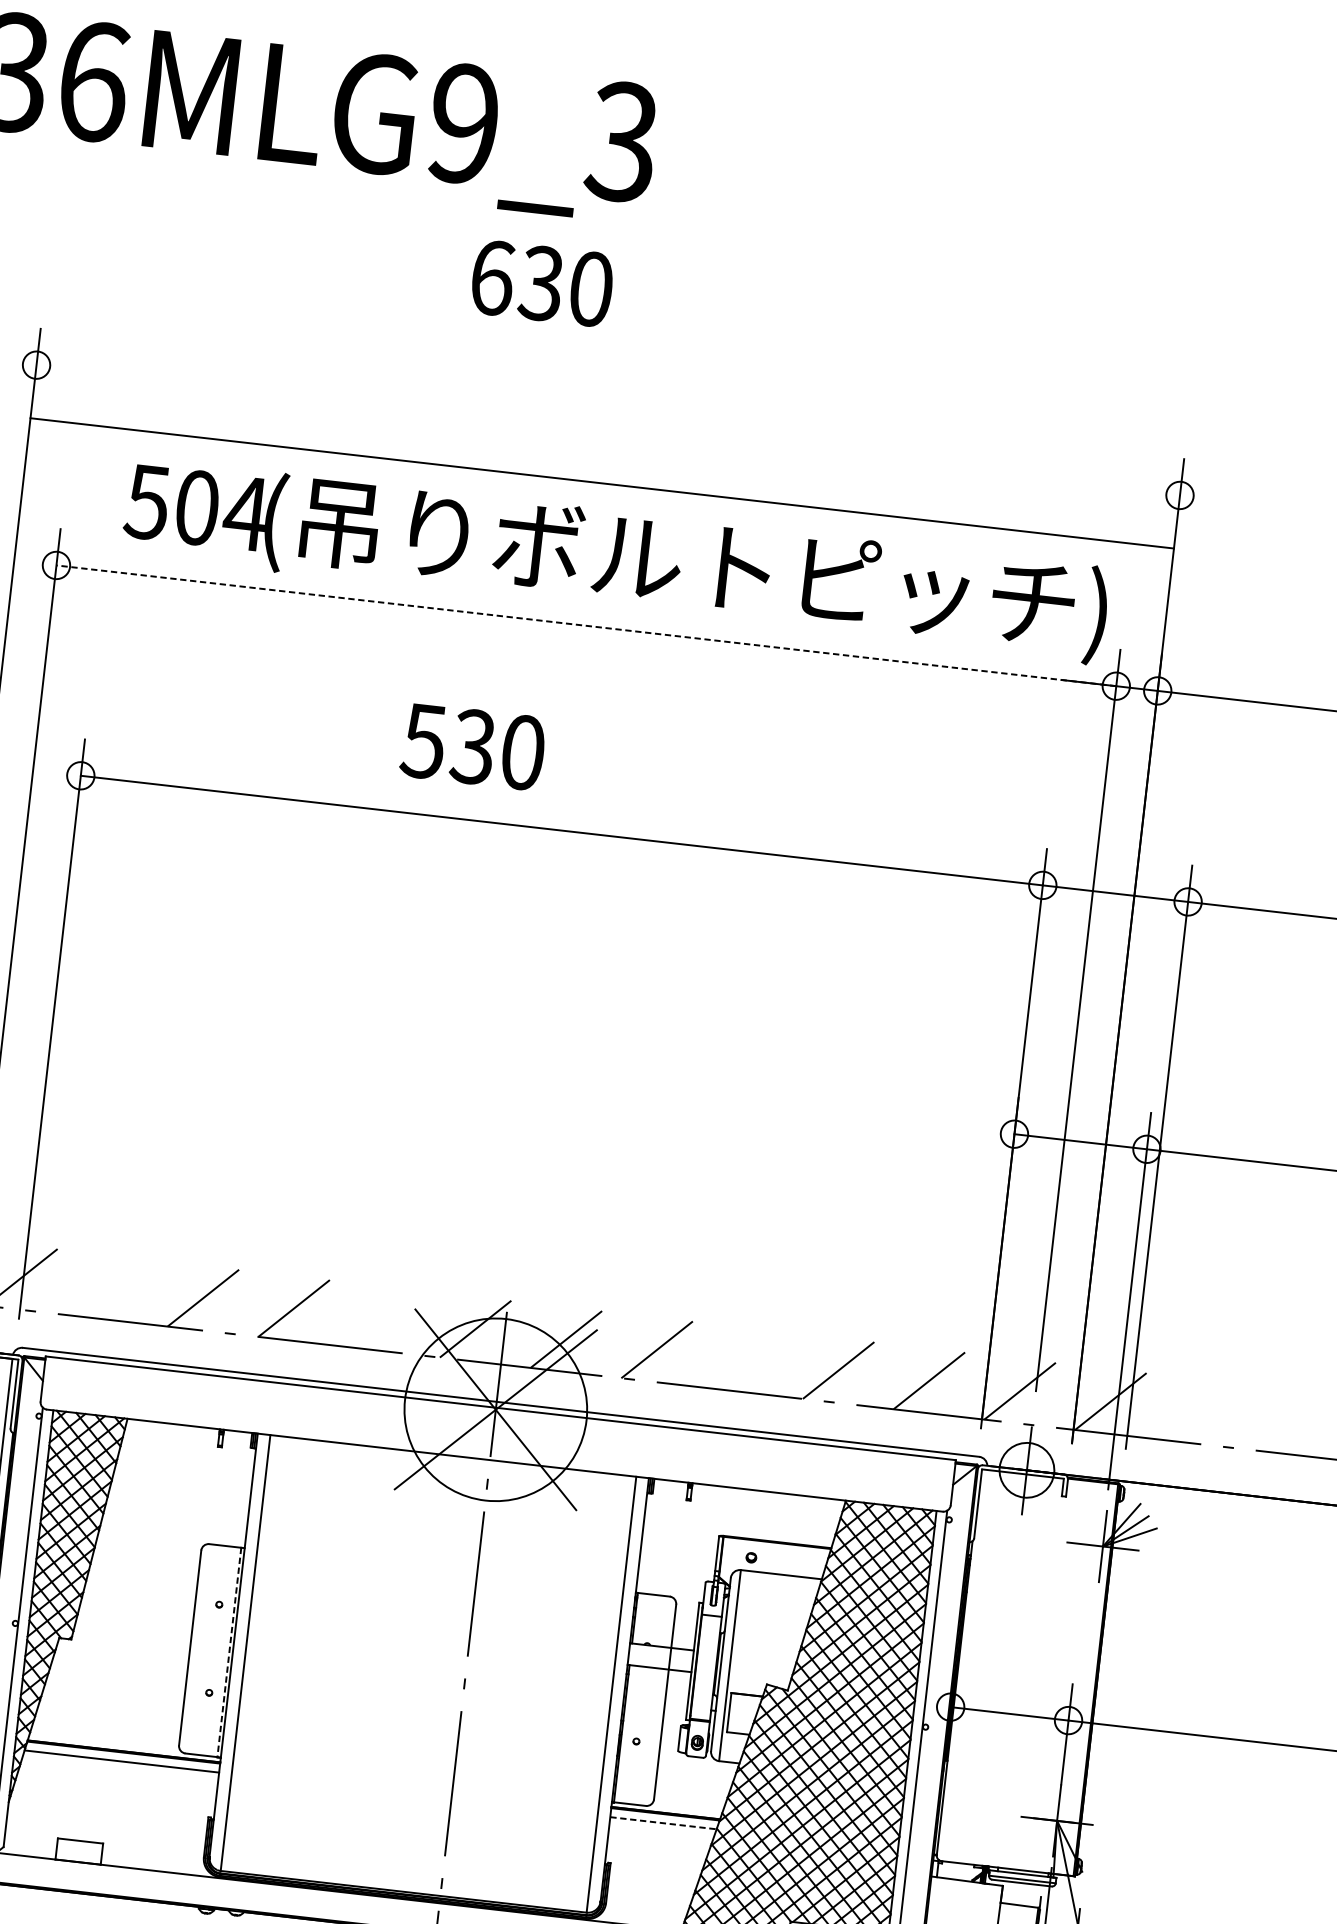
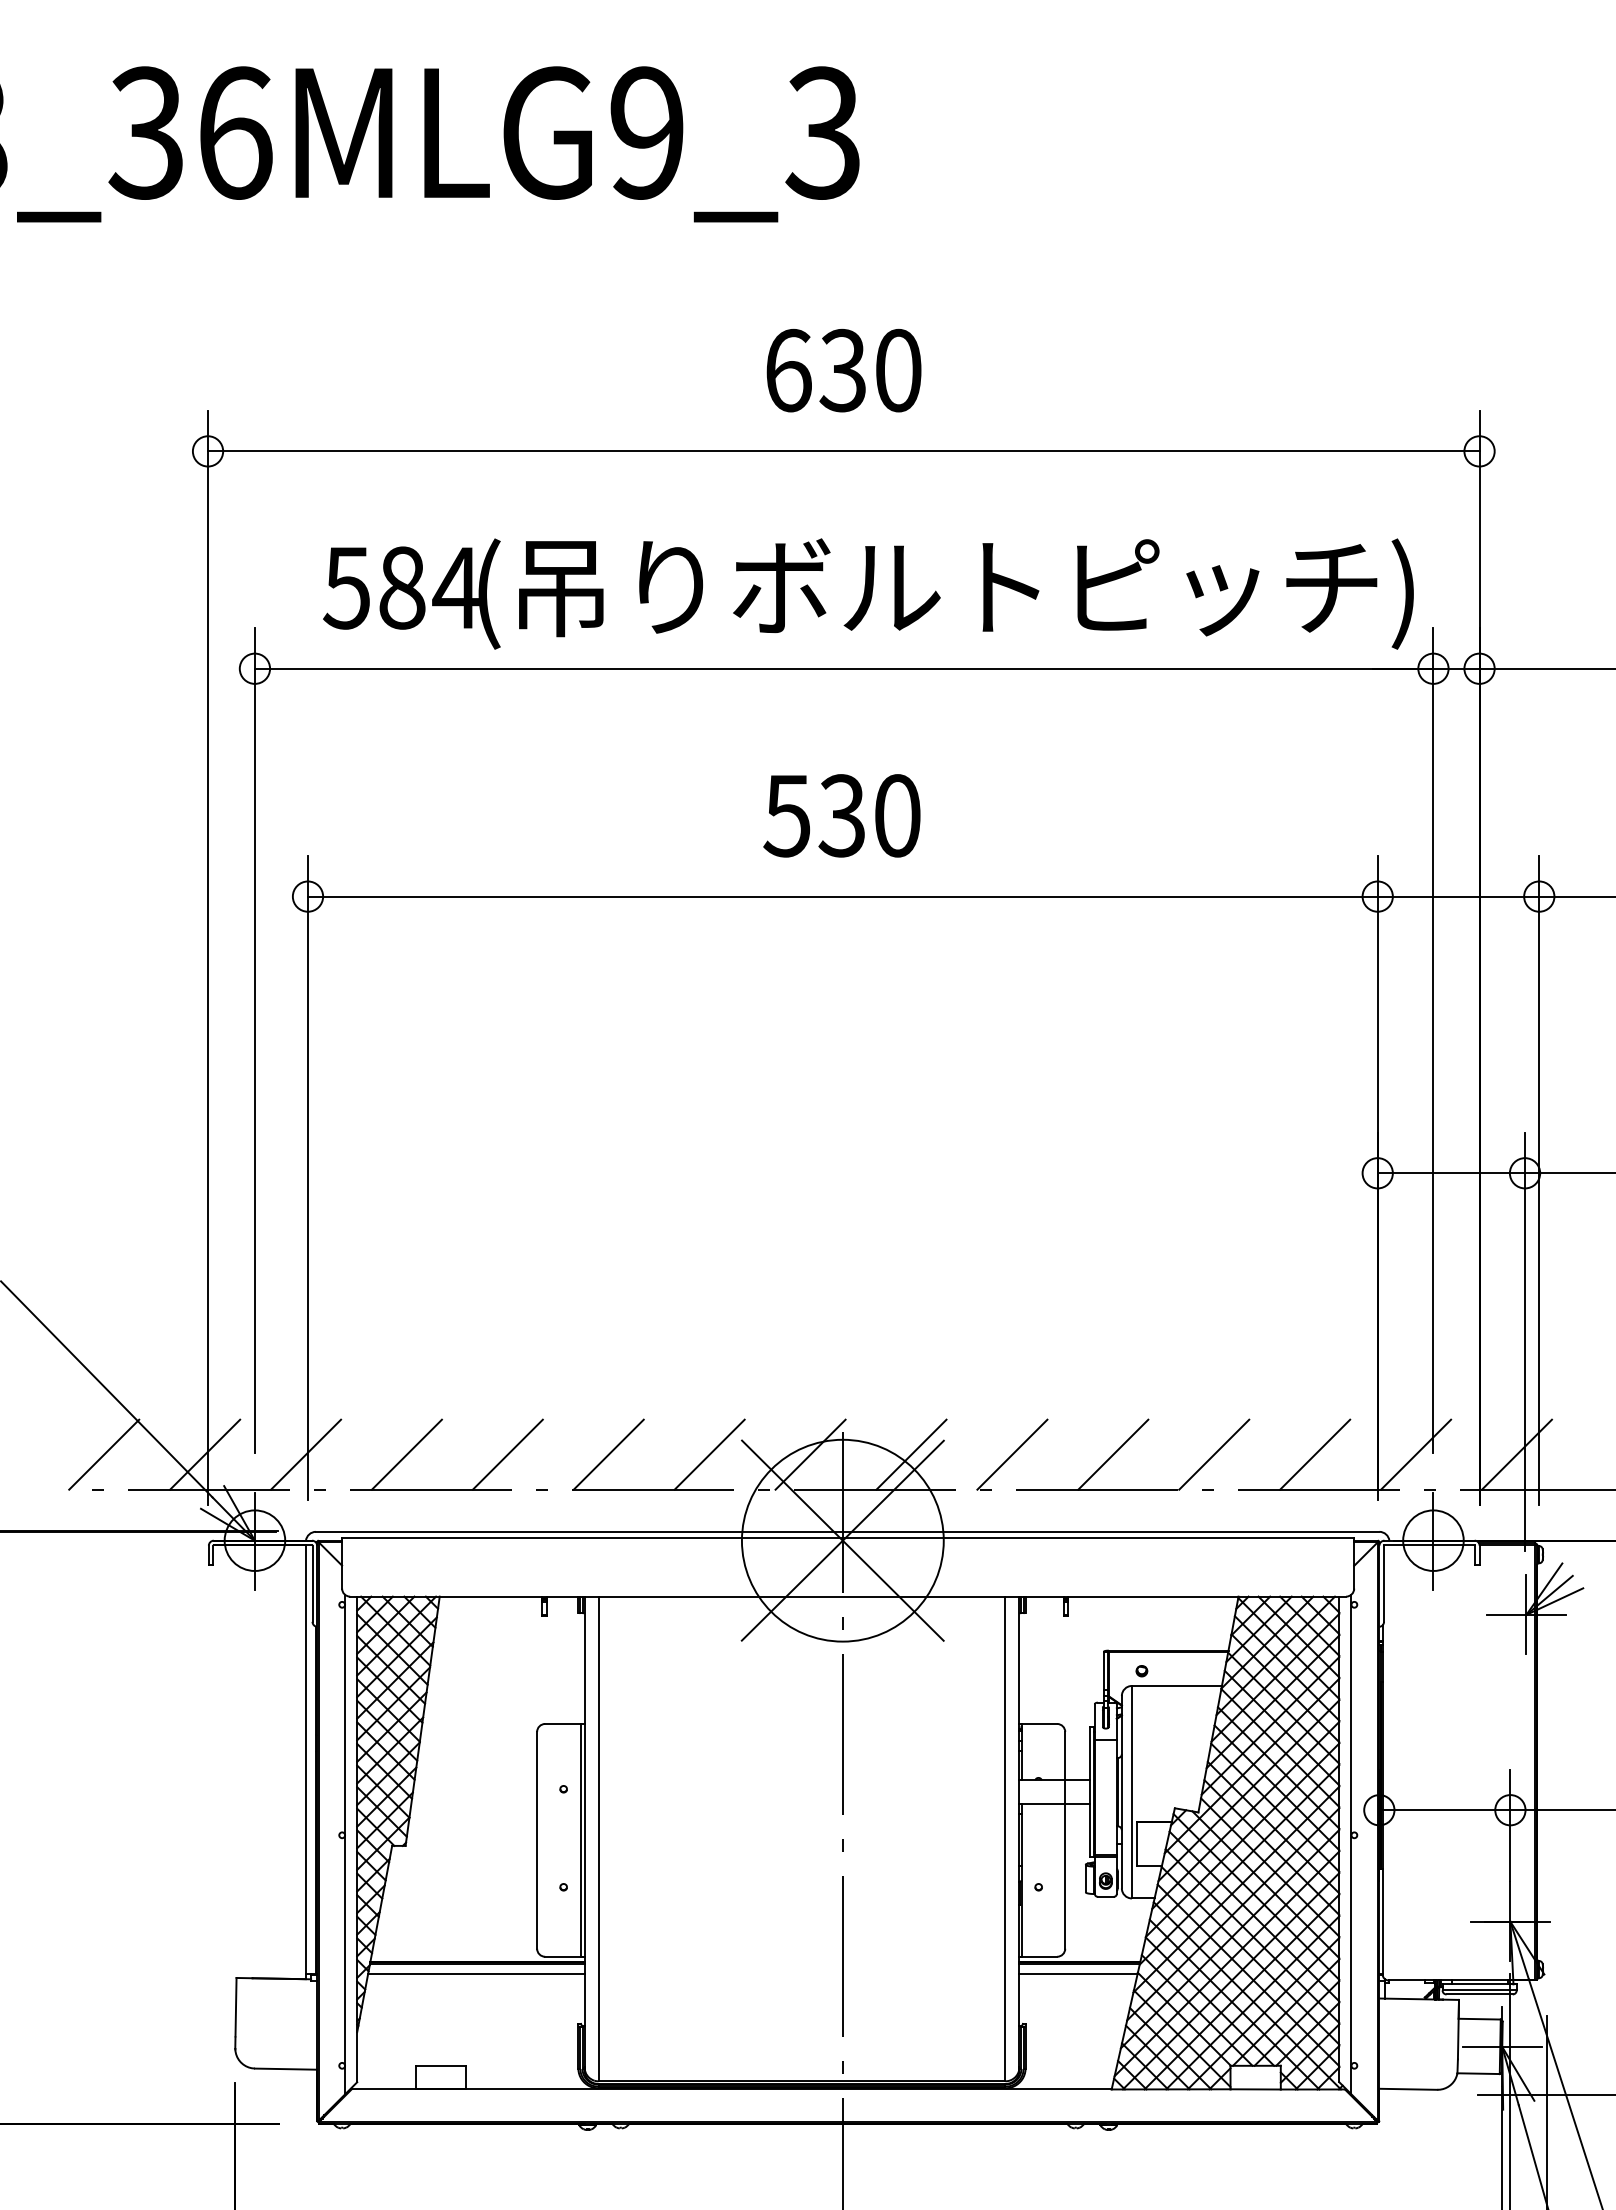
text: (541, 283) -> (843, 370), moved
line: (601, 483) -> (843, 451), moved
text: (197, 507) -> (402, 587), 504 -> 584
line: (585, 625) -> (843, 668), dashed -> solid
text: (472, 746) -> (841, 815), moved
line: (112, 1287) -> (406, 1454), added
line: (384, 1318) -> (709, 1454), added
line: (748, 1360) -> (1113, 1454), added
line: (229, 1652) -> (580, 1840), dashed -> solid
line: (664, 1823) -> (1079, 1973), dashed -> solid

